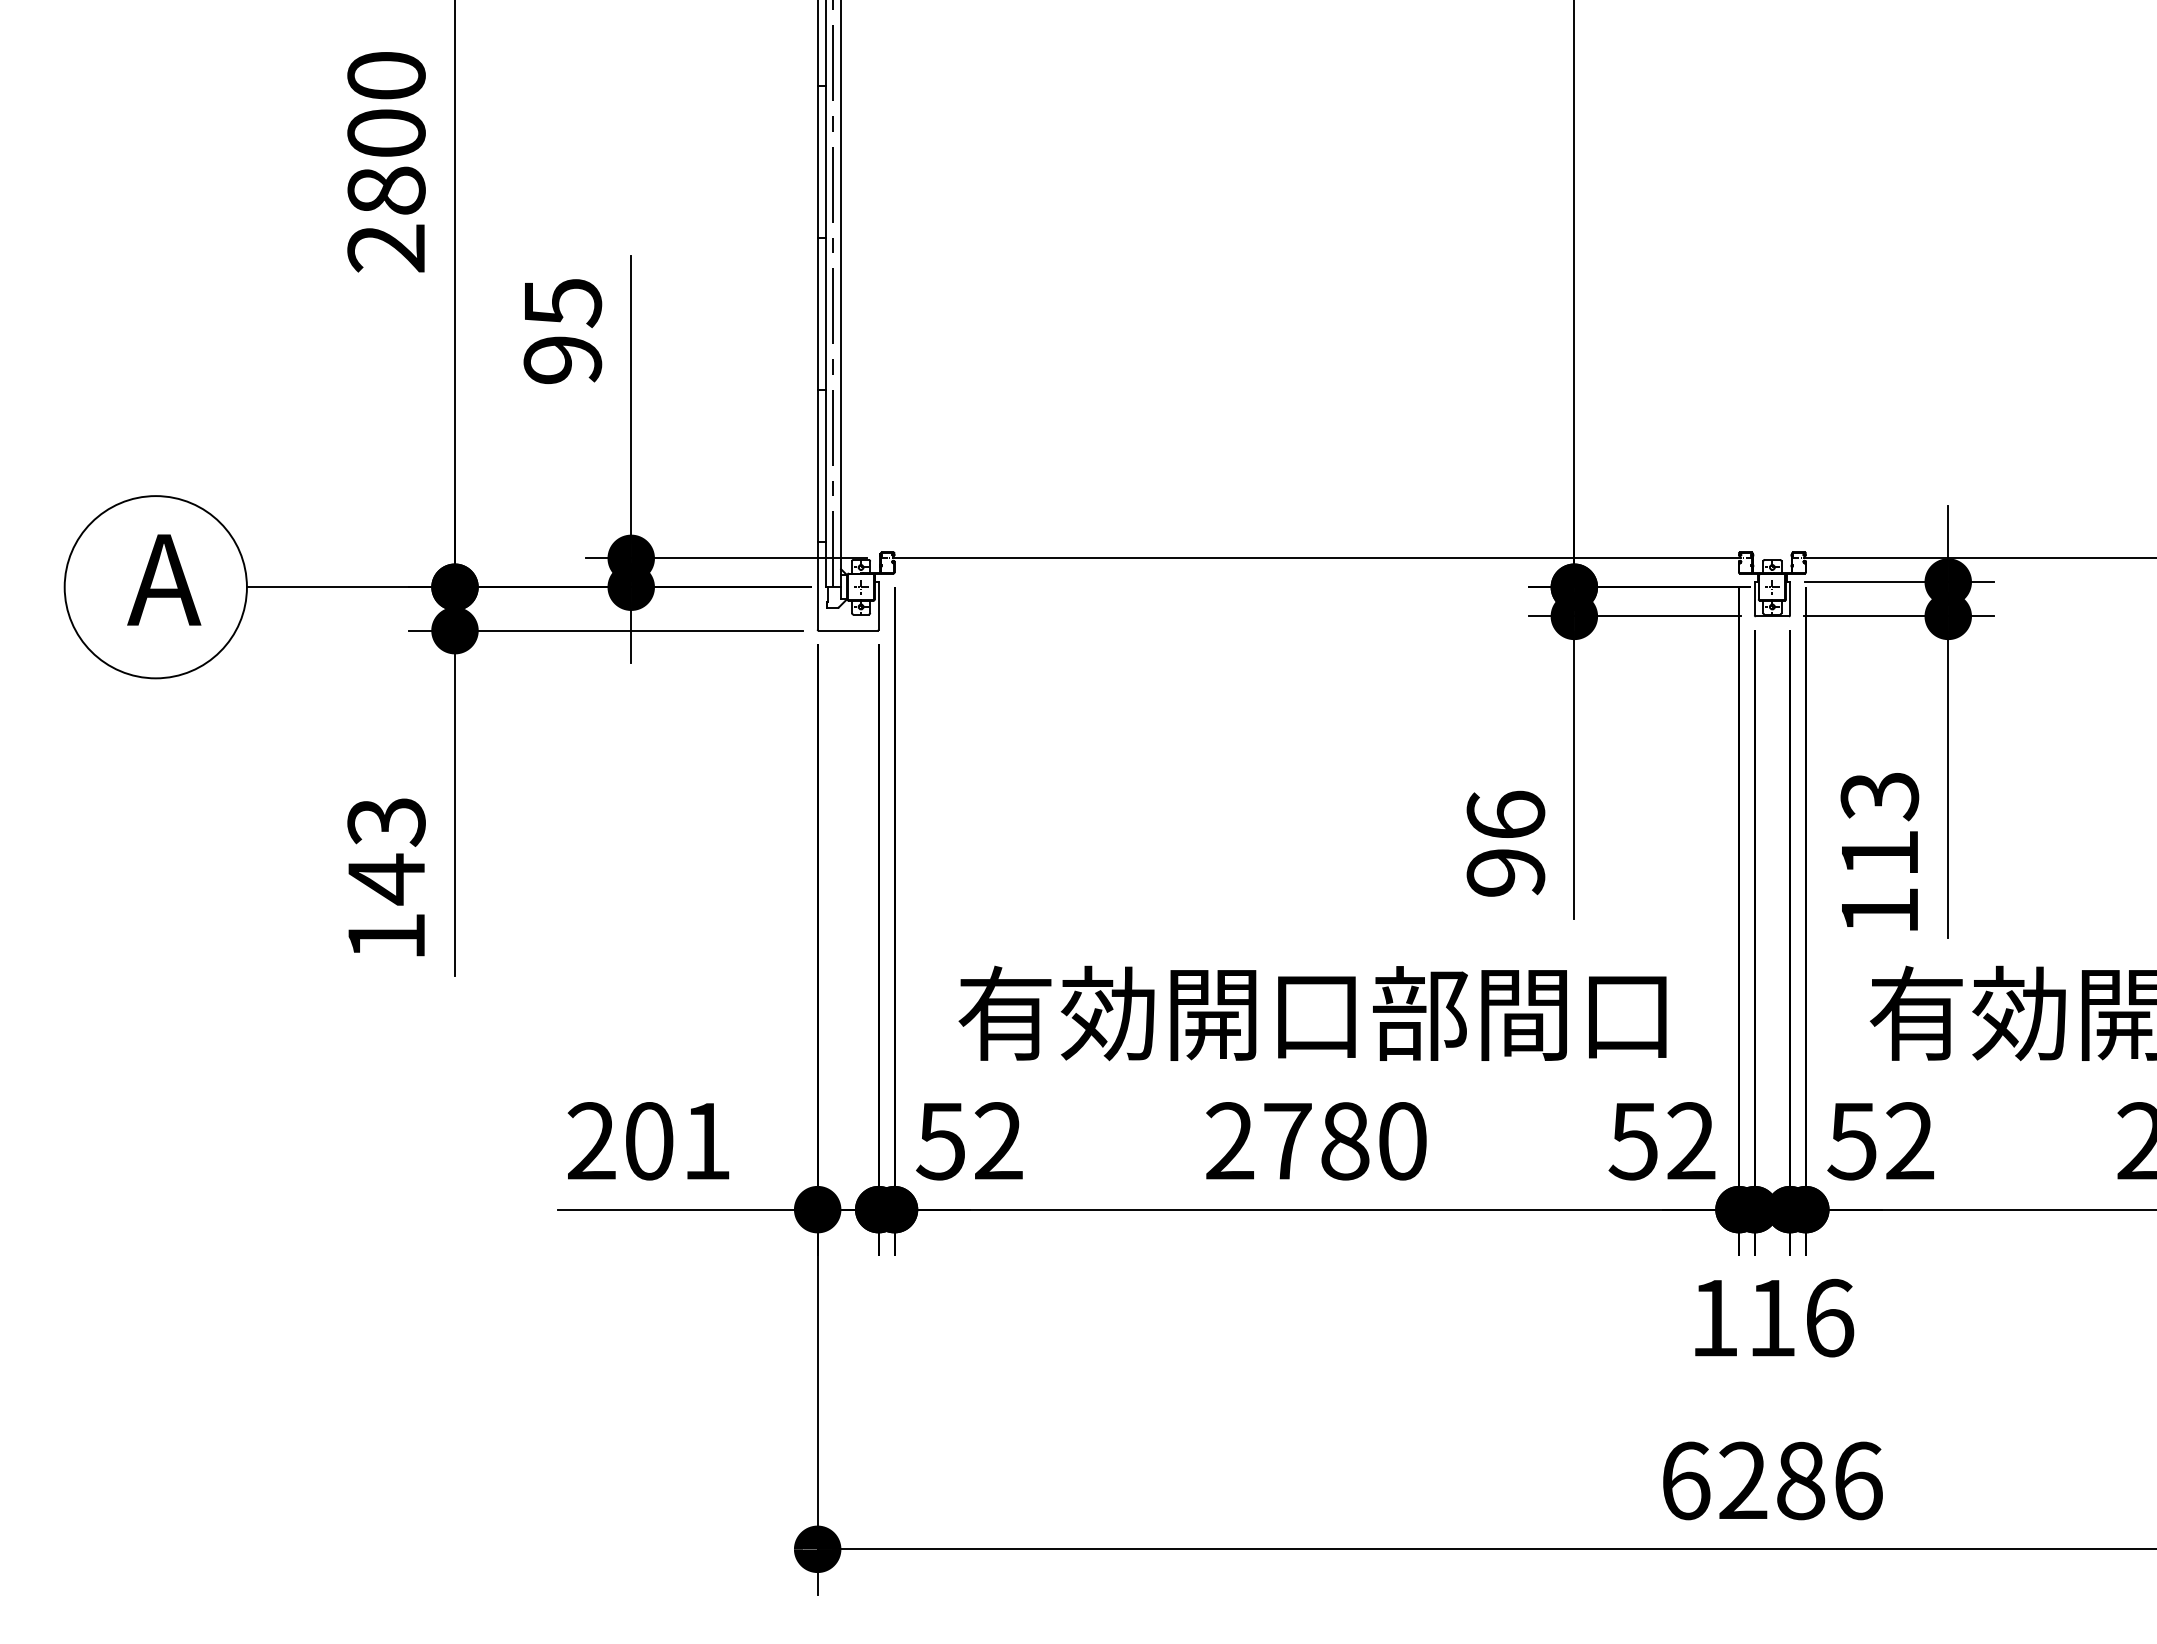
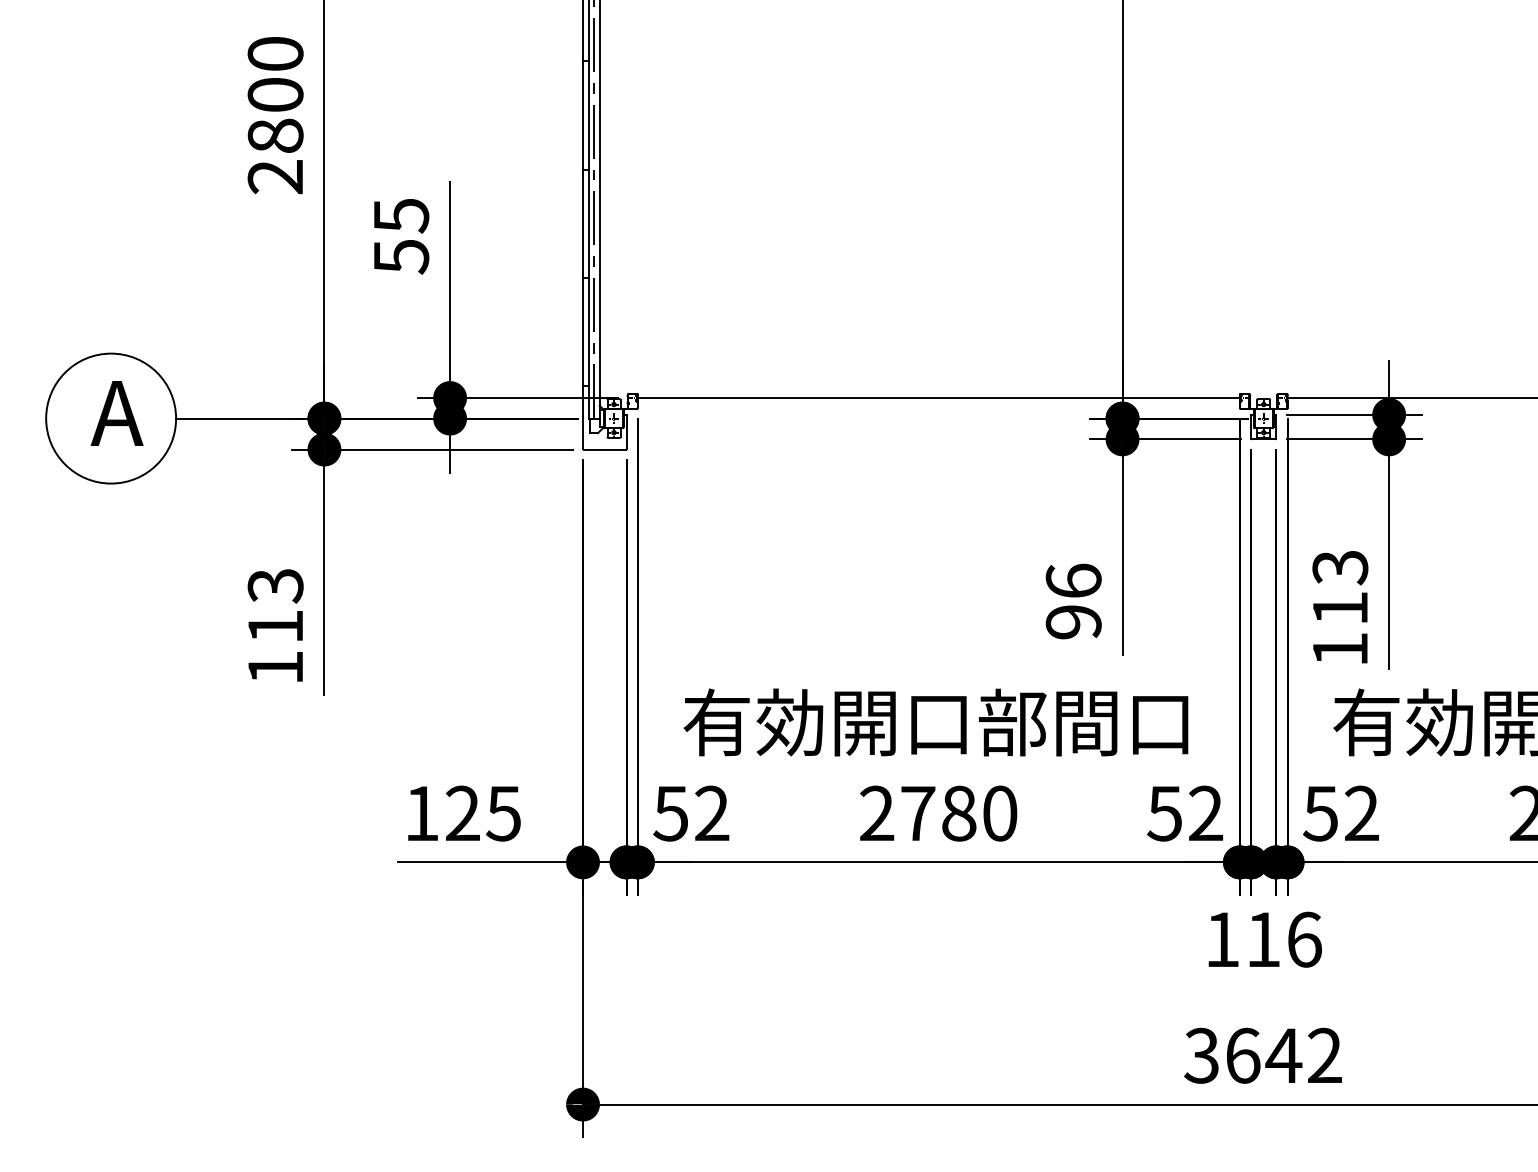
text: (562, 360) -> (401, 256), 95 -> 55
text: (386, 879) -> (275, 626), 143 -> 113
text: (648, 1141) -> (462, 813), 201 -> 125
text: (1771, 1480) -> (1263, 1055), 6286 -> 3642

